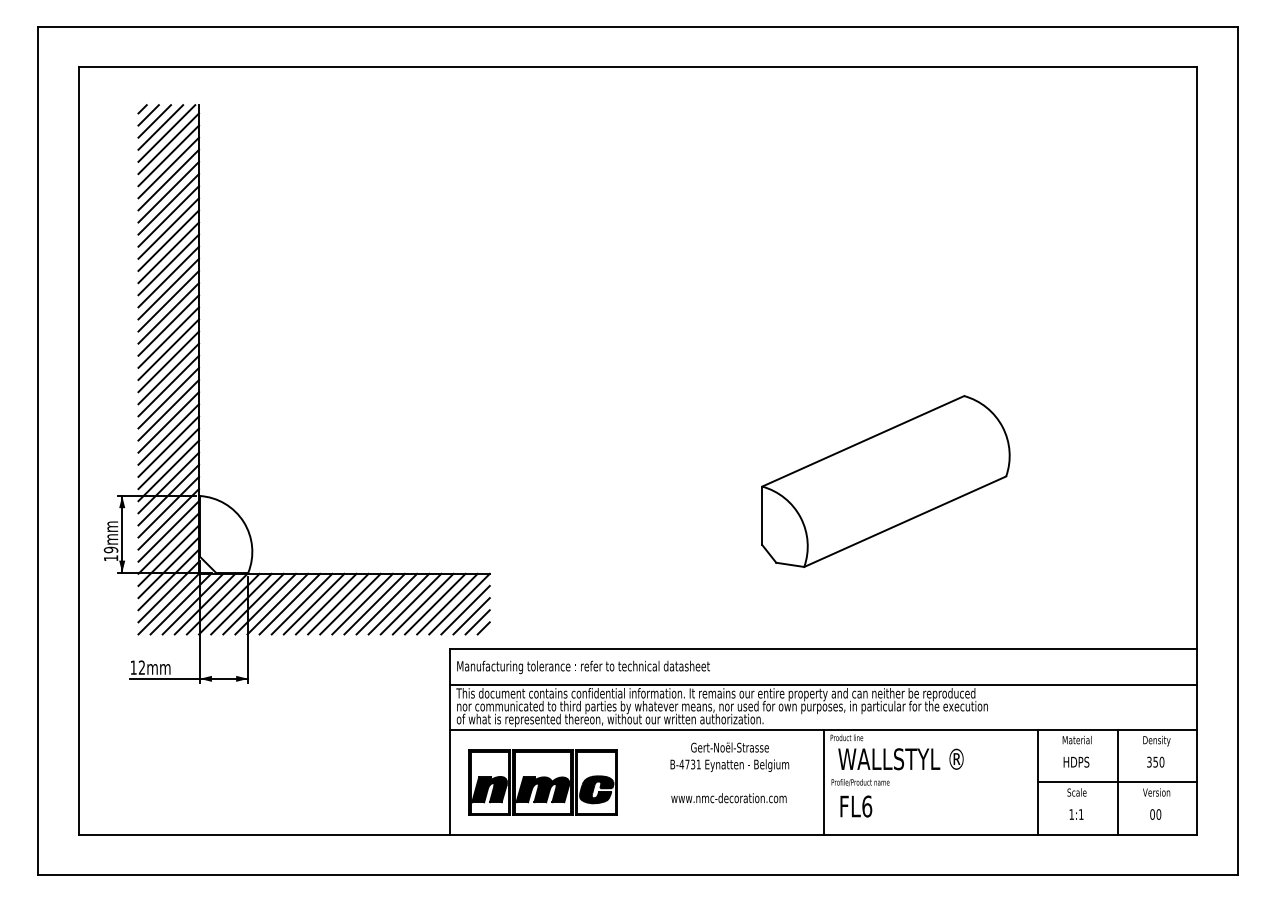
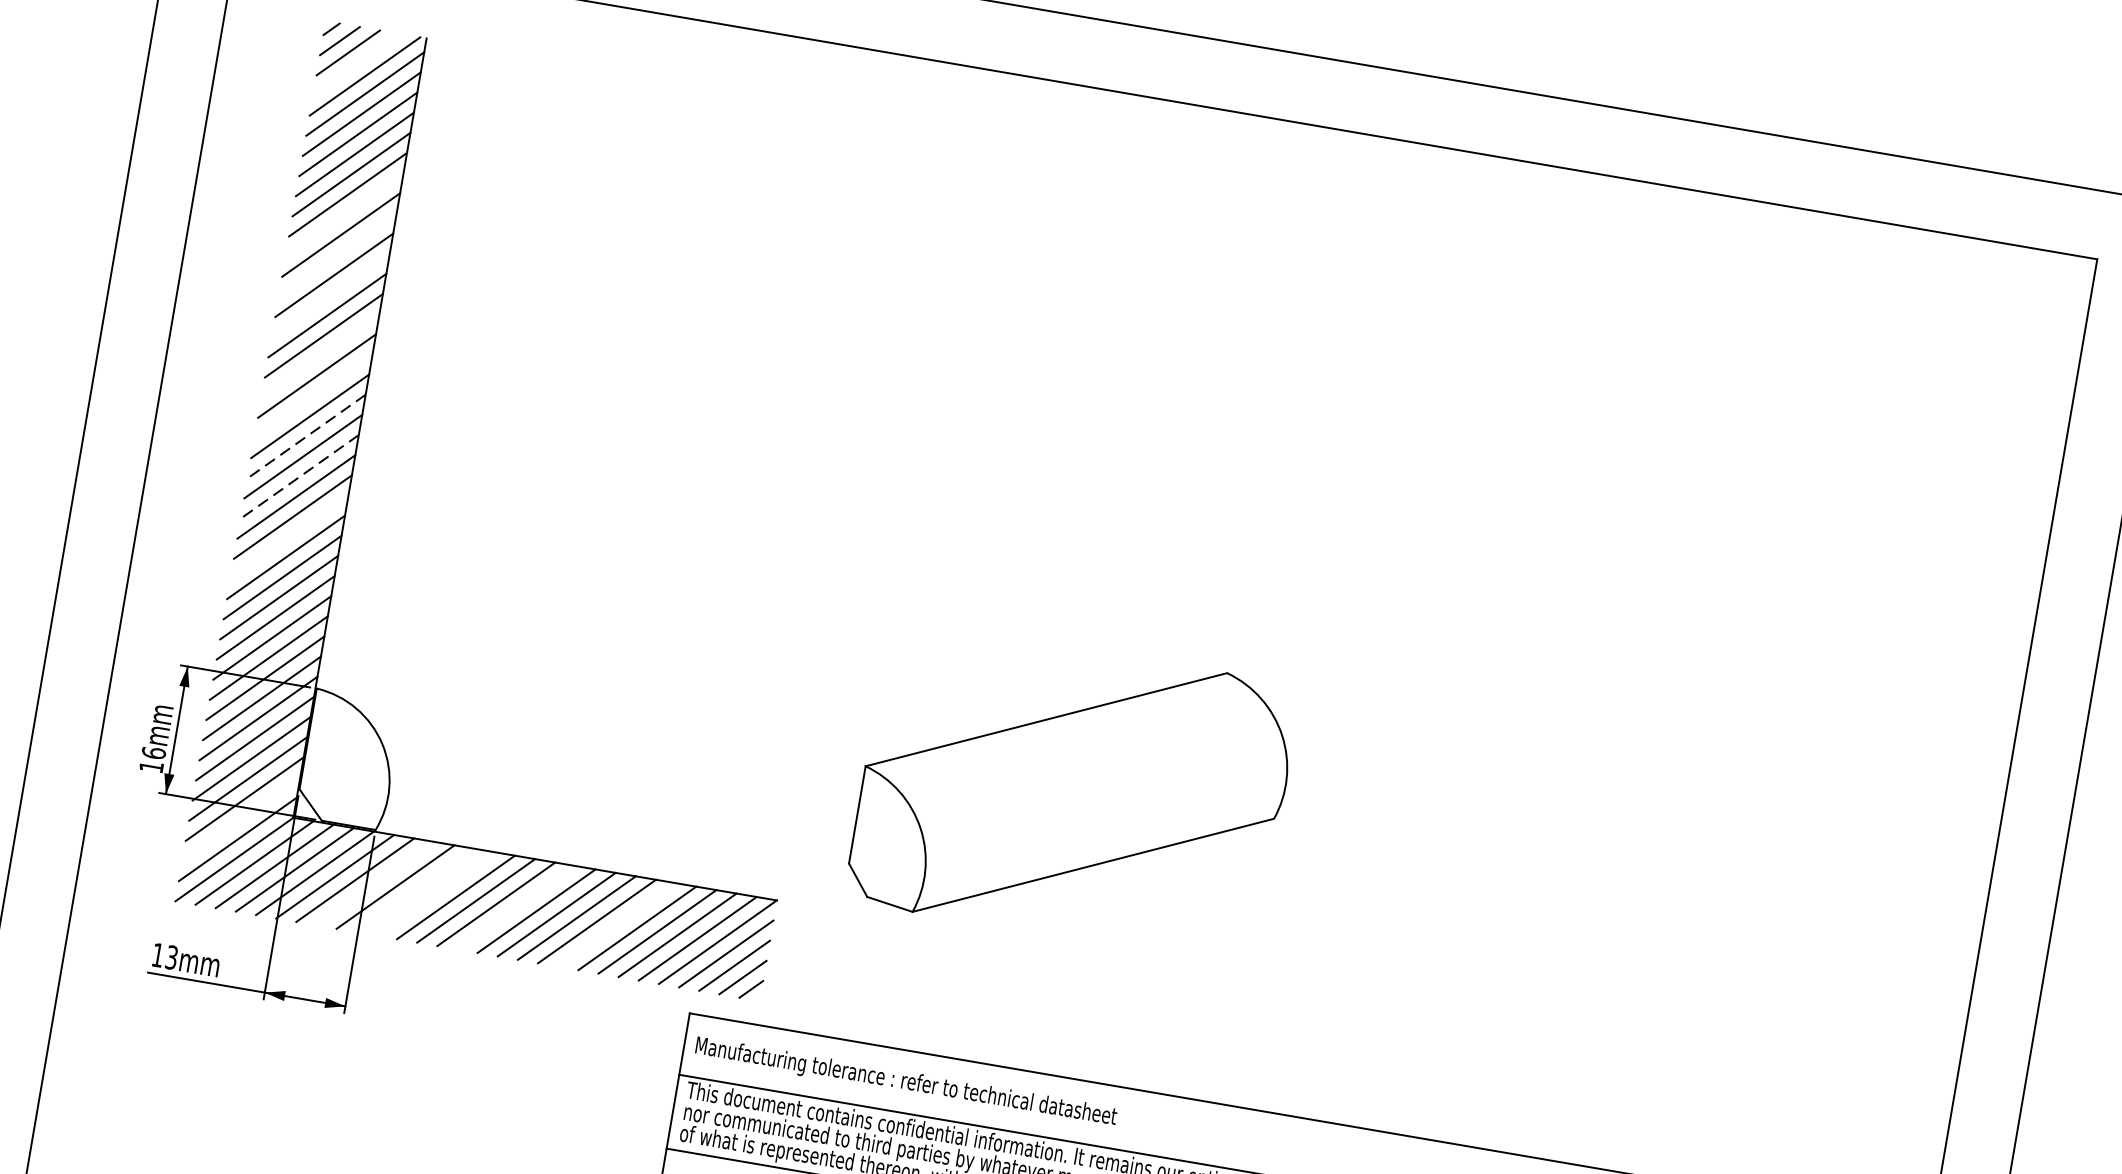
line: (160, 127) -> (356, 64), removed
line: (168, 216) -> (344, 214), removed
line: (168, 240) -> (337, 254), removed
line: (168, 264) -> (330, 294), removed
line: (168, 300) -> (320, 354), removed
line: (168, 325) -> (313, 396), removed
line: (168, 349) -> (306, 436), solid -> dashed
line: (168, 373) -> (299, 475), solid -> dashed
line: (168, 410) -> (289, 537), removed
part: (885, 481) -> (1071, 792), moved
text: (110, 549) -> (153, 752), 19mm -> 16mm
line: (168, 579) -> (240, 818), removed
line: (253, 603) -> (375, 882), removed
line: (277, 603) -> (415, 889), removed
line: (289, 603) -> (435, 892), removed
line: (338, 603) -> (516, 906), removed
line: (398, 603) -> (616, 923), removed
text: (141, 667) -> (171, 957), 12mm -> 13mm

